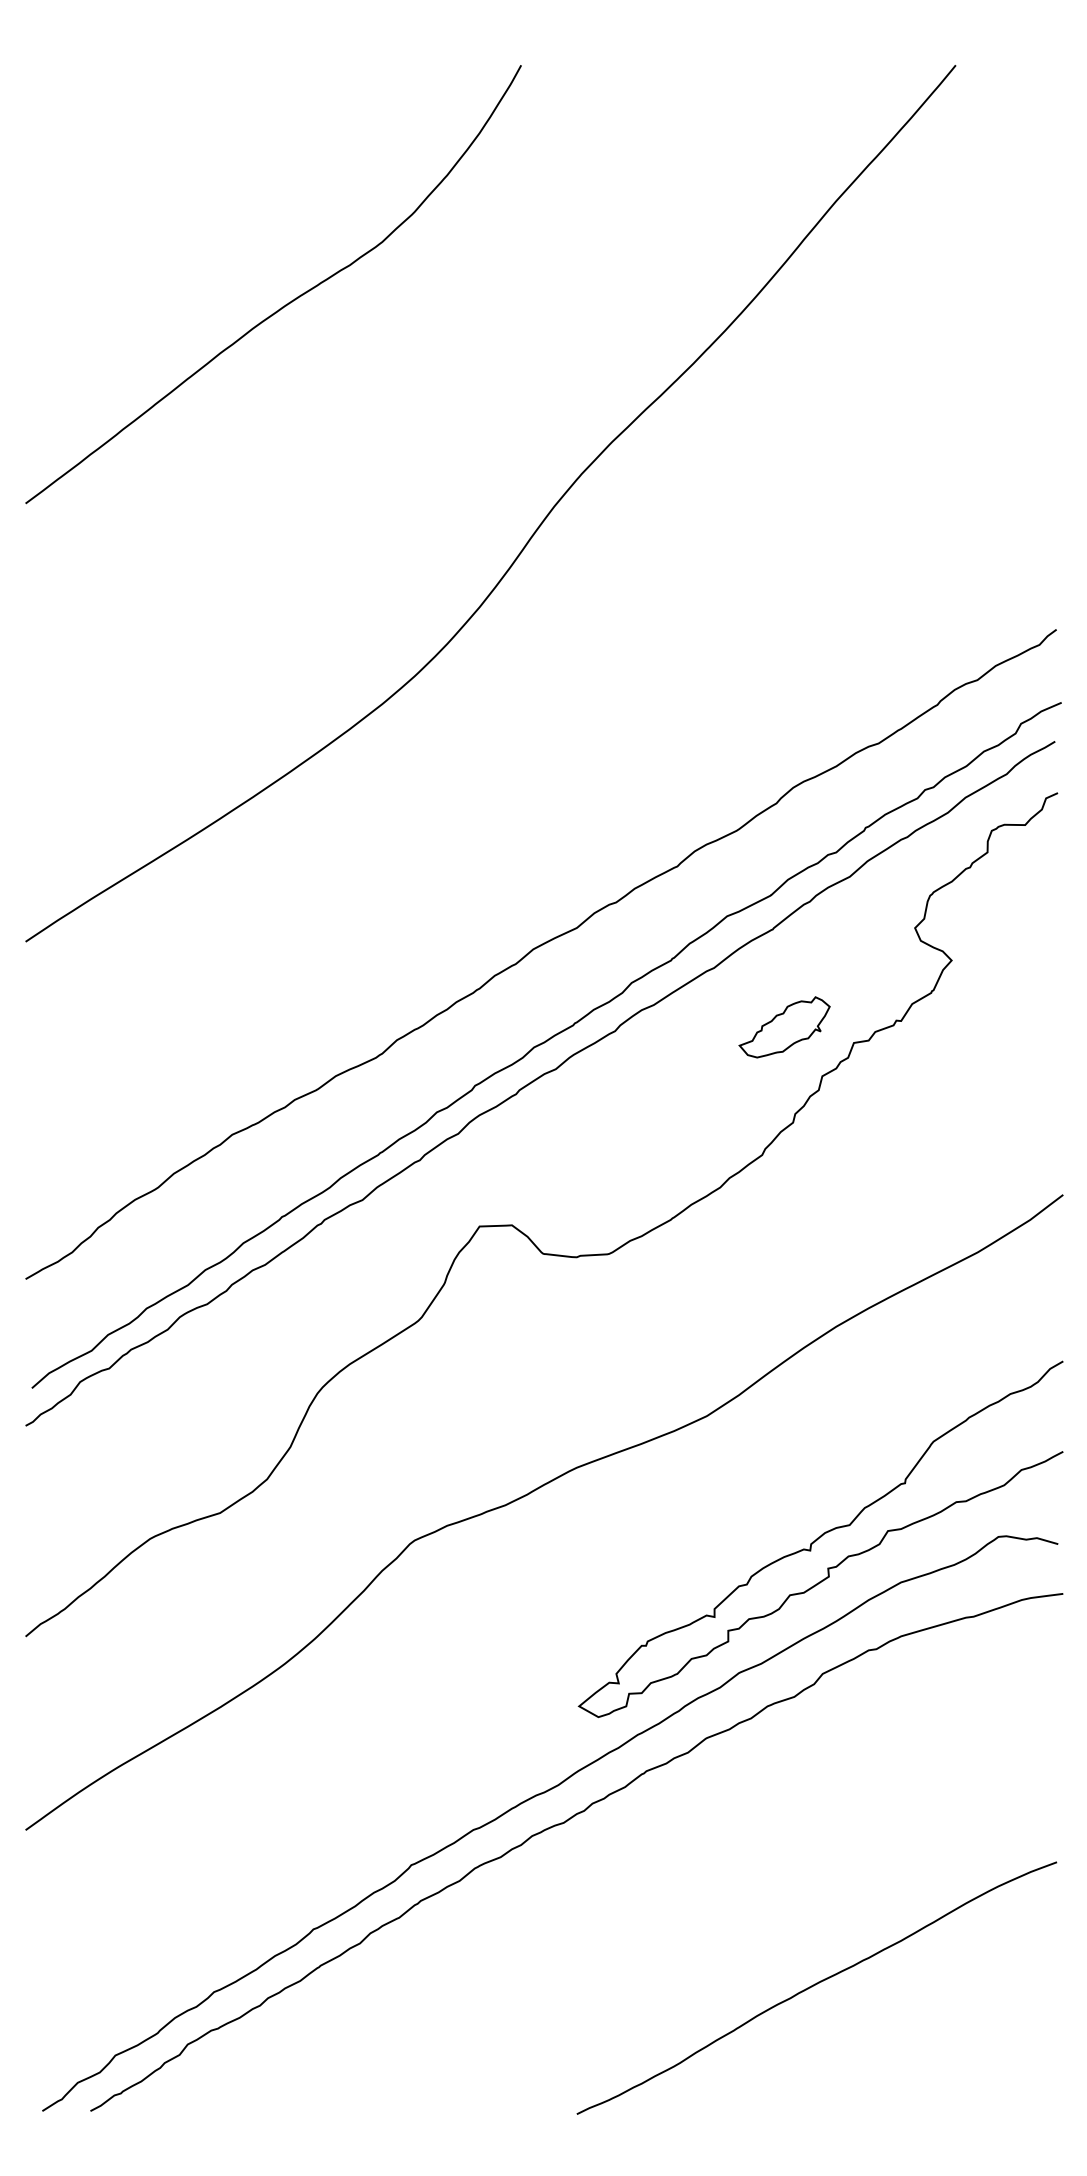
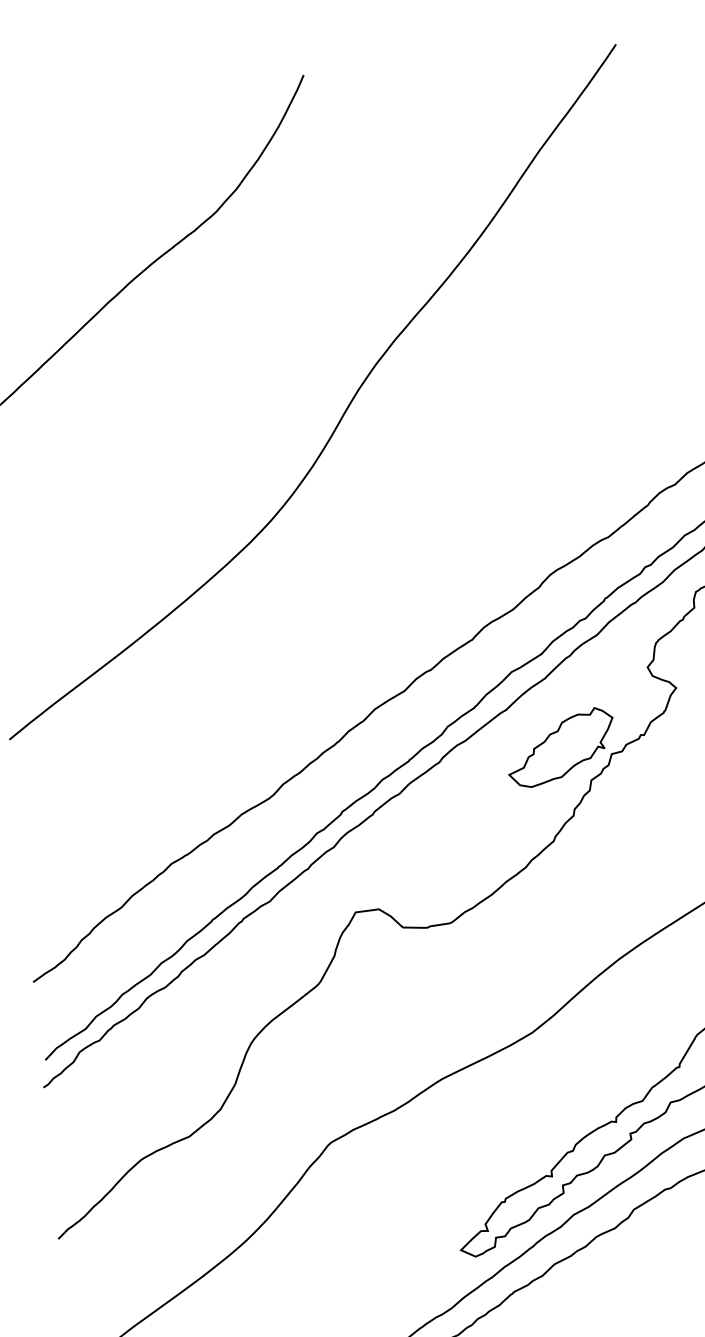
part: (784, 1027) -> (560, 747), size x1.67

